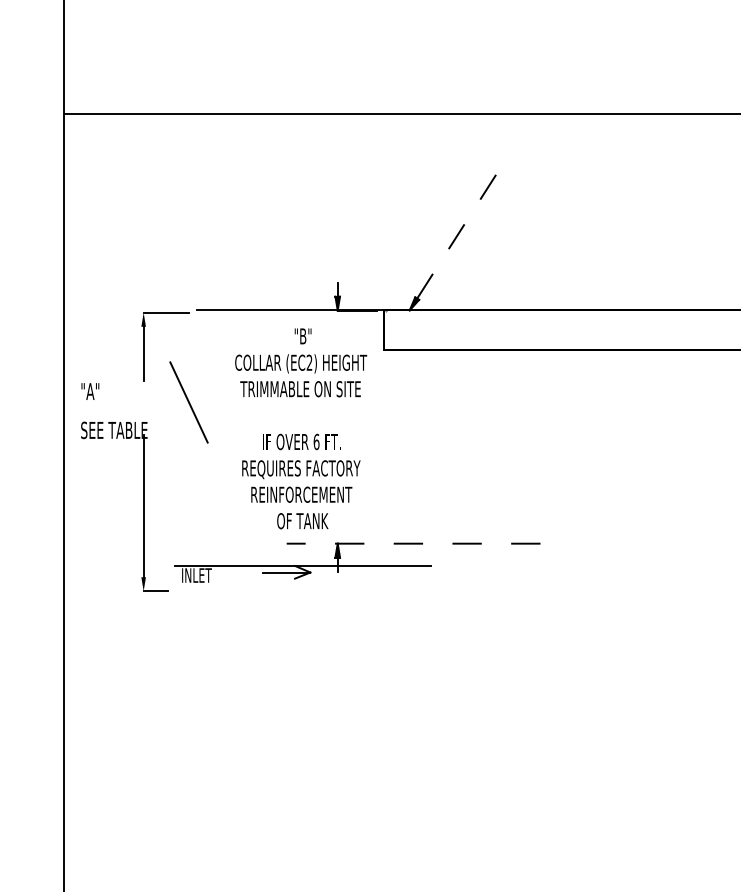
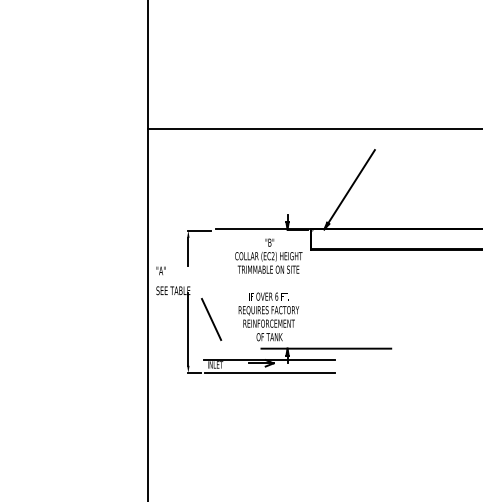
line: (462, 226) -> (351, 186), dashed -> solid
line: (188, 402) -> (211, 319), moved
line: (413, 543) -> (326, 348), dashed -> solid
line: (304, 590) -> (270, 372), added

